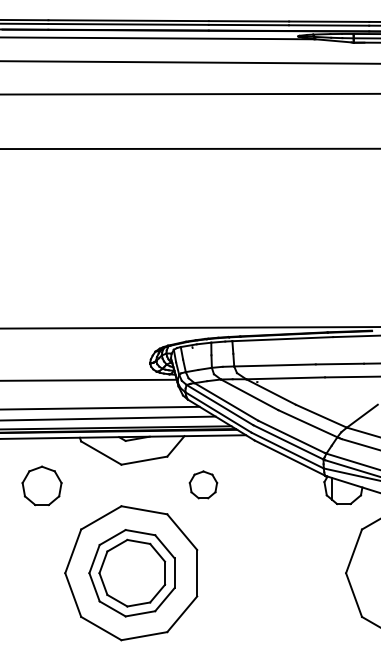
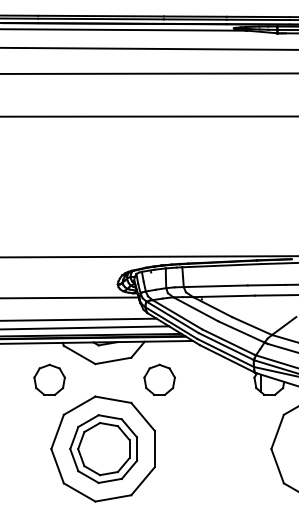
part: (203, 484) -> (159, 379), size x1.43
part: (41, 485) -> (49, 379), moved

